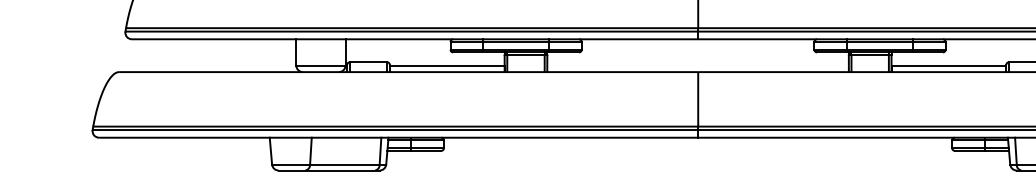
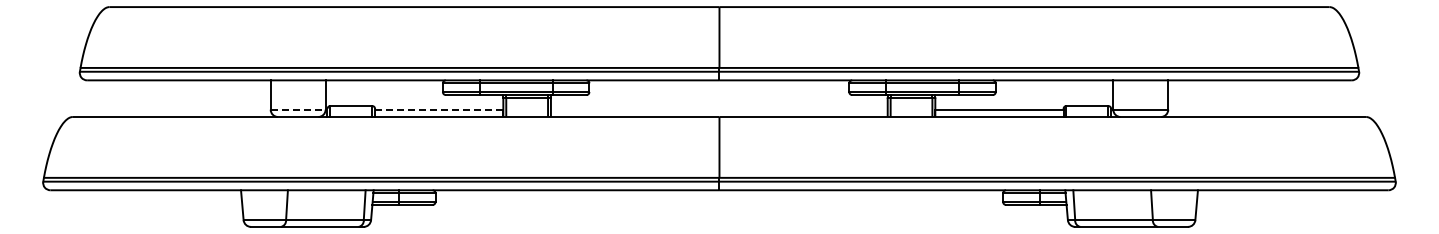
line: (321, 65) -> (298, 109), solid -> dashed
line: (446, 65) -> (438, 109), solid -> dashed

